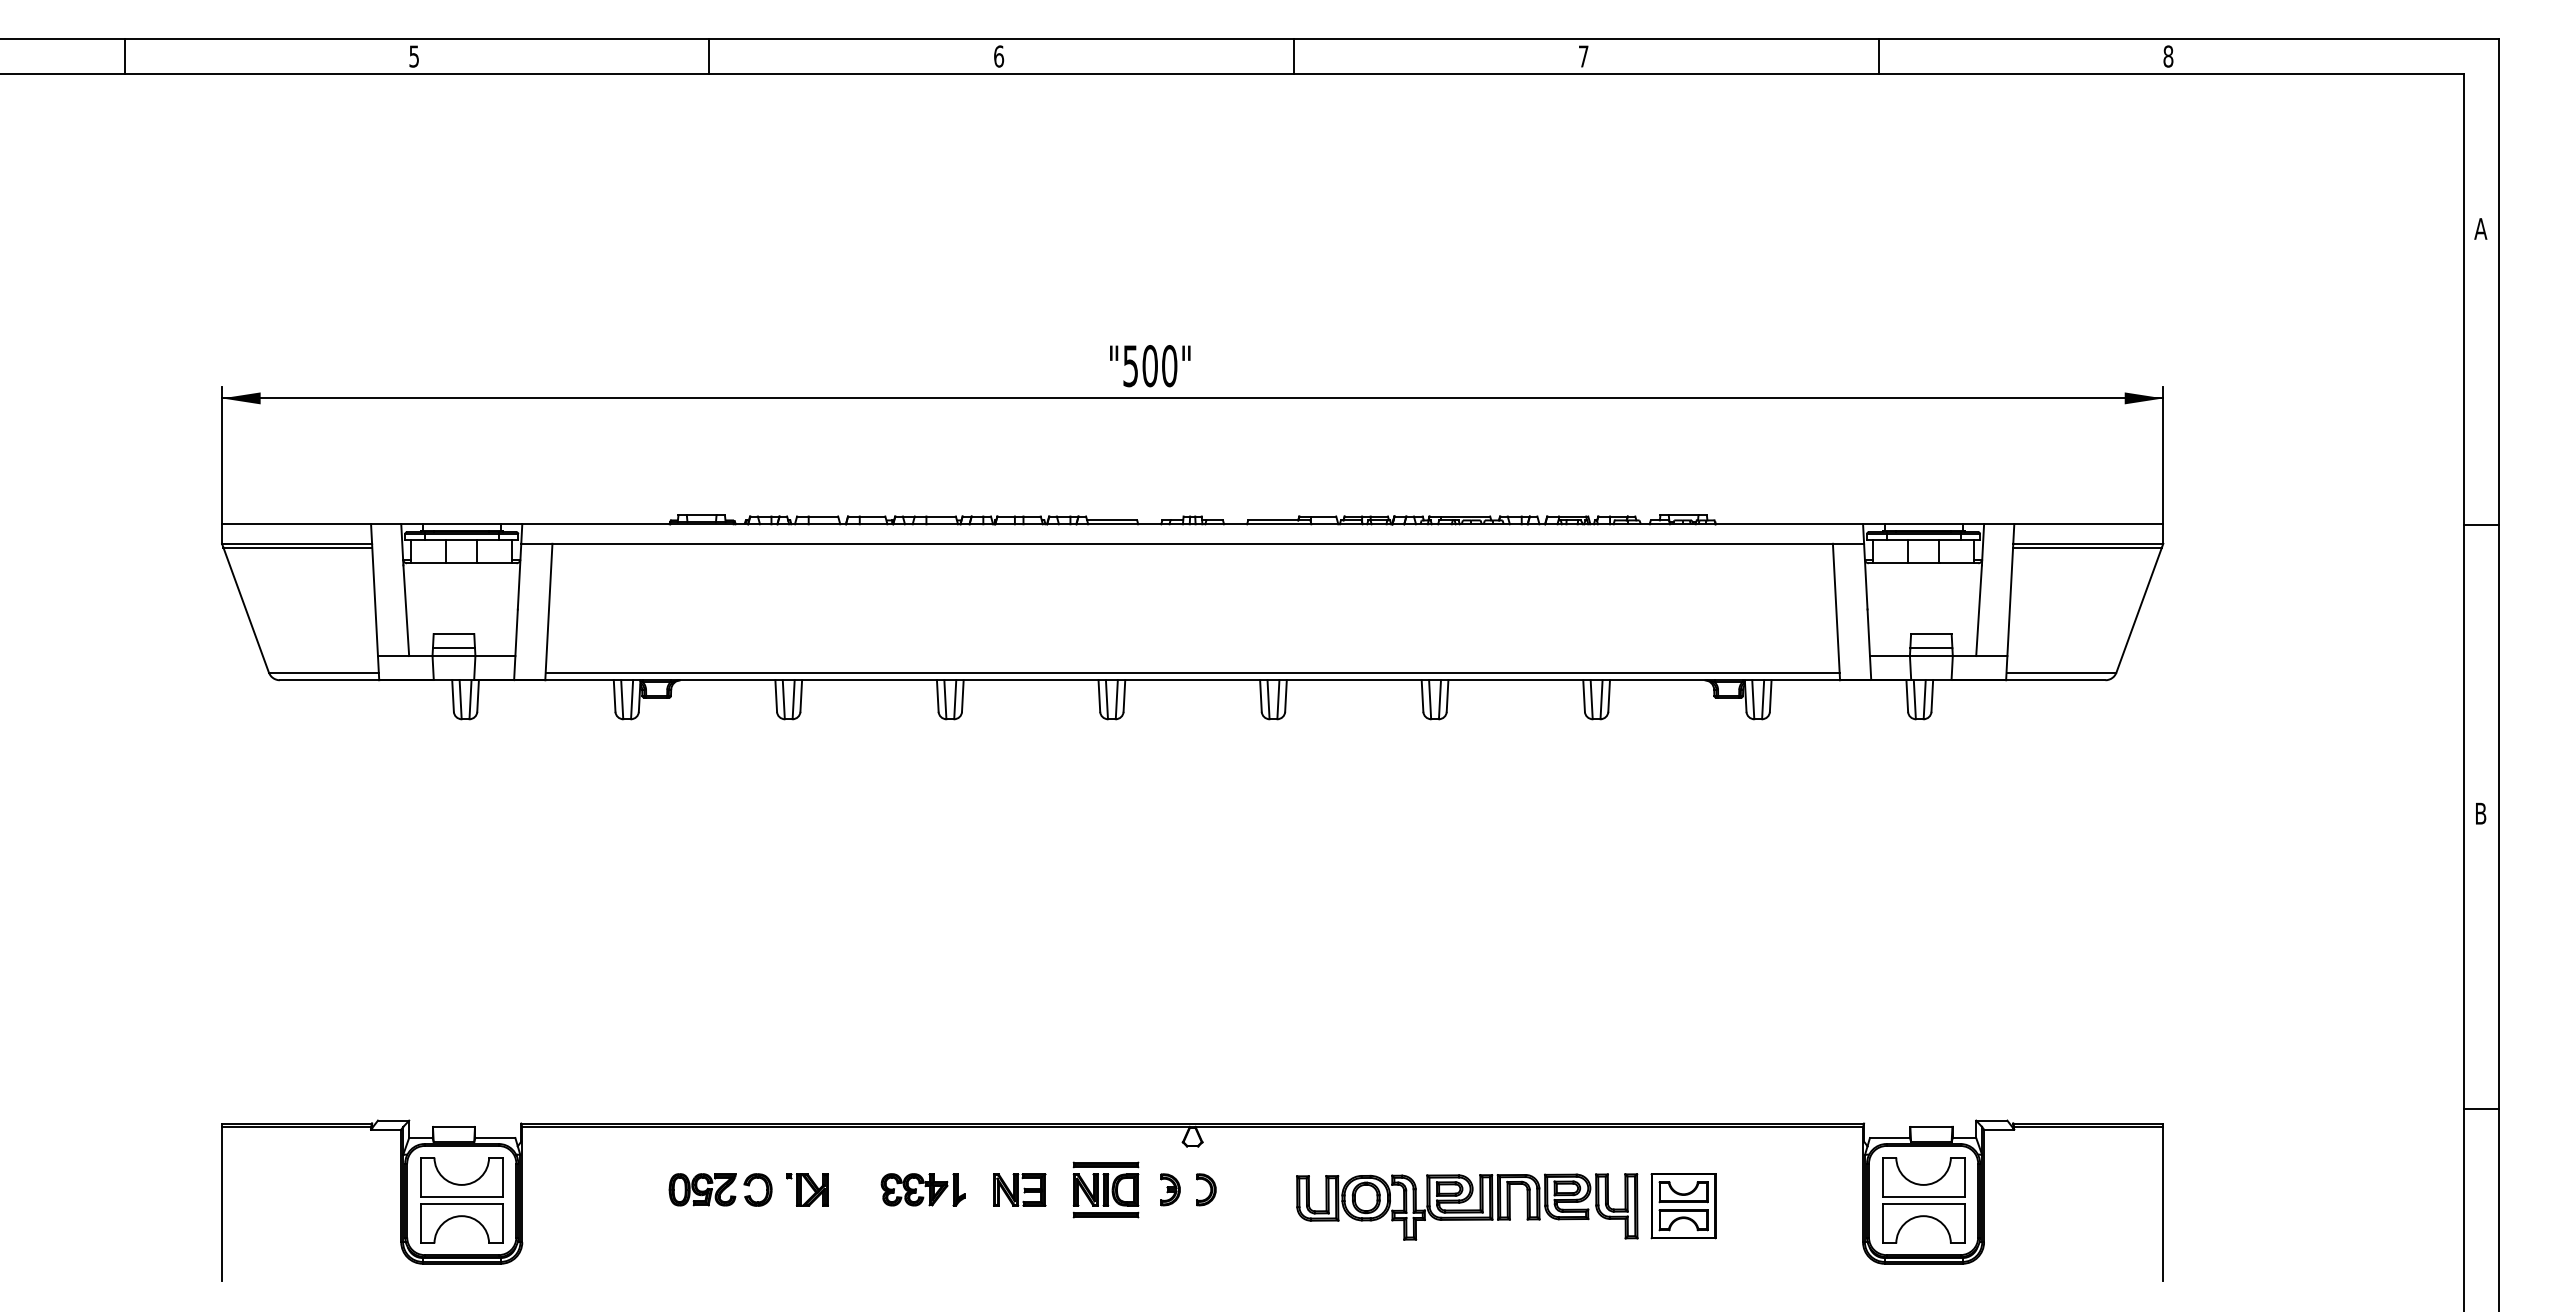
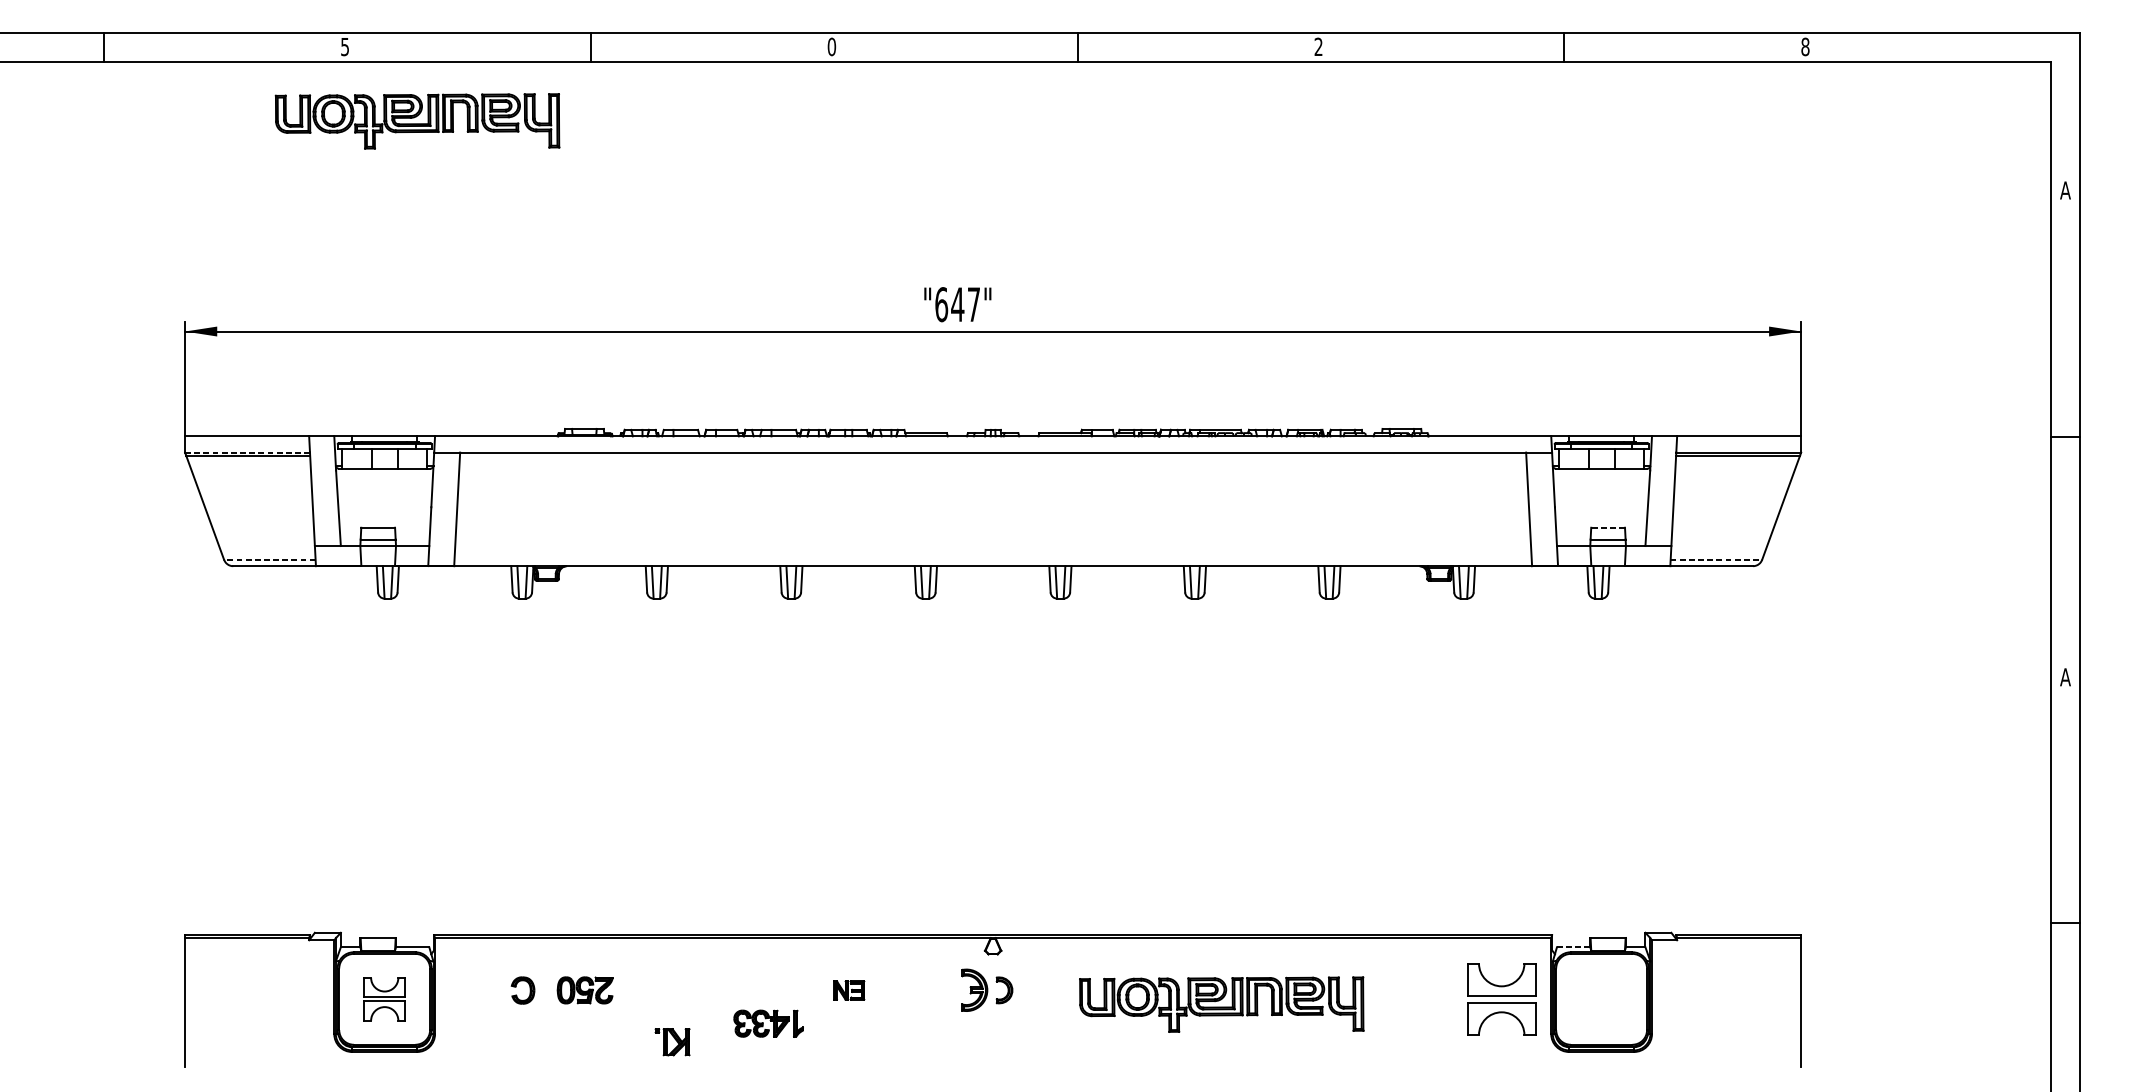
text: (999, 56) -> (832, 46), 6 -> 0
text: (1583, 56) -> (1318, 46), 7 -> 2
part: (501, 145) -> (417, 121), added
text: (1150, 366) -> (958, 304), "500" -> "647"
line: (296, 543) -> (247, 452), solid -> dashed
line: (1930, 634) -> (1607, 528), solid -> dashed
line: (323, 672) -> (269, 559), solid -> dashed
line: (1192, 672) -> (992, 559), removed
line: (2061, 672) -> (1716, 559), solid -> dashed
text: (2480, 813) -> (2065, 677), B -> A
line: (1889, 1138) -> (1573, 947), solid -> dashed
part: (749, 1186) -> (515, 987), moved
part: (807, 1189) -> (672, 1041), moved
part: (922, 1189) -> (768, 1023), moved
part: (1019, 1189) -> (848, 990), size x0.7
part: (1105, 1189) -> (920, 990), removed
part: (1170, 1189) -> (974, 990), size x1.6
part: (461, 1200) -> (384, 999), size x0.6
part: (1923, 1200) -> (1501, 999), moved
part: (1683, 1206) -> (1401, 1004), removed

